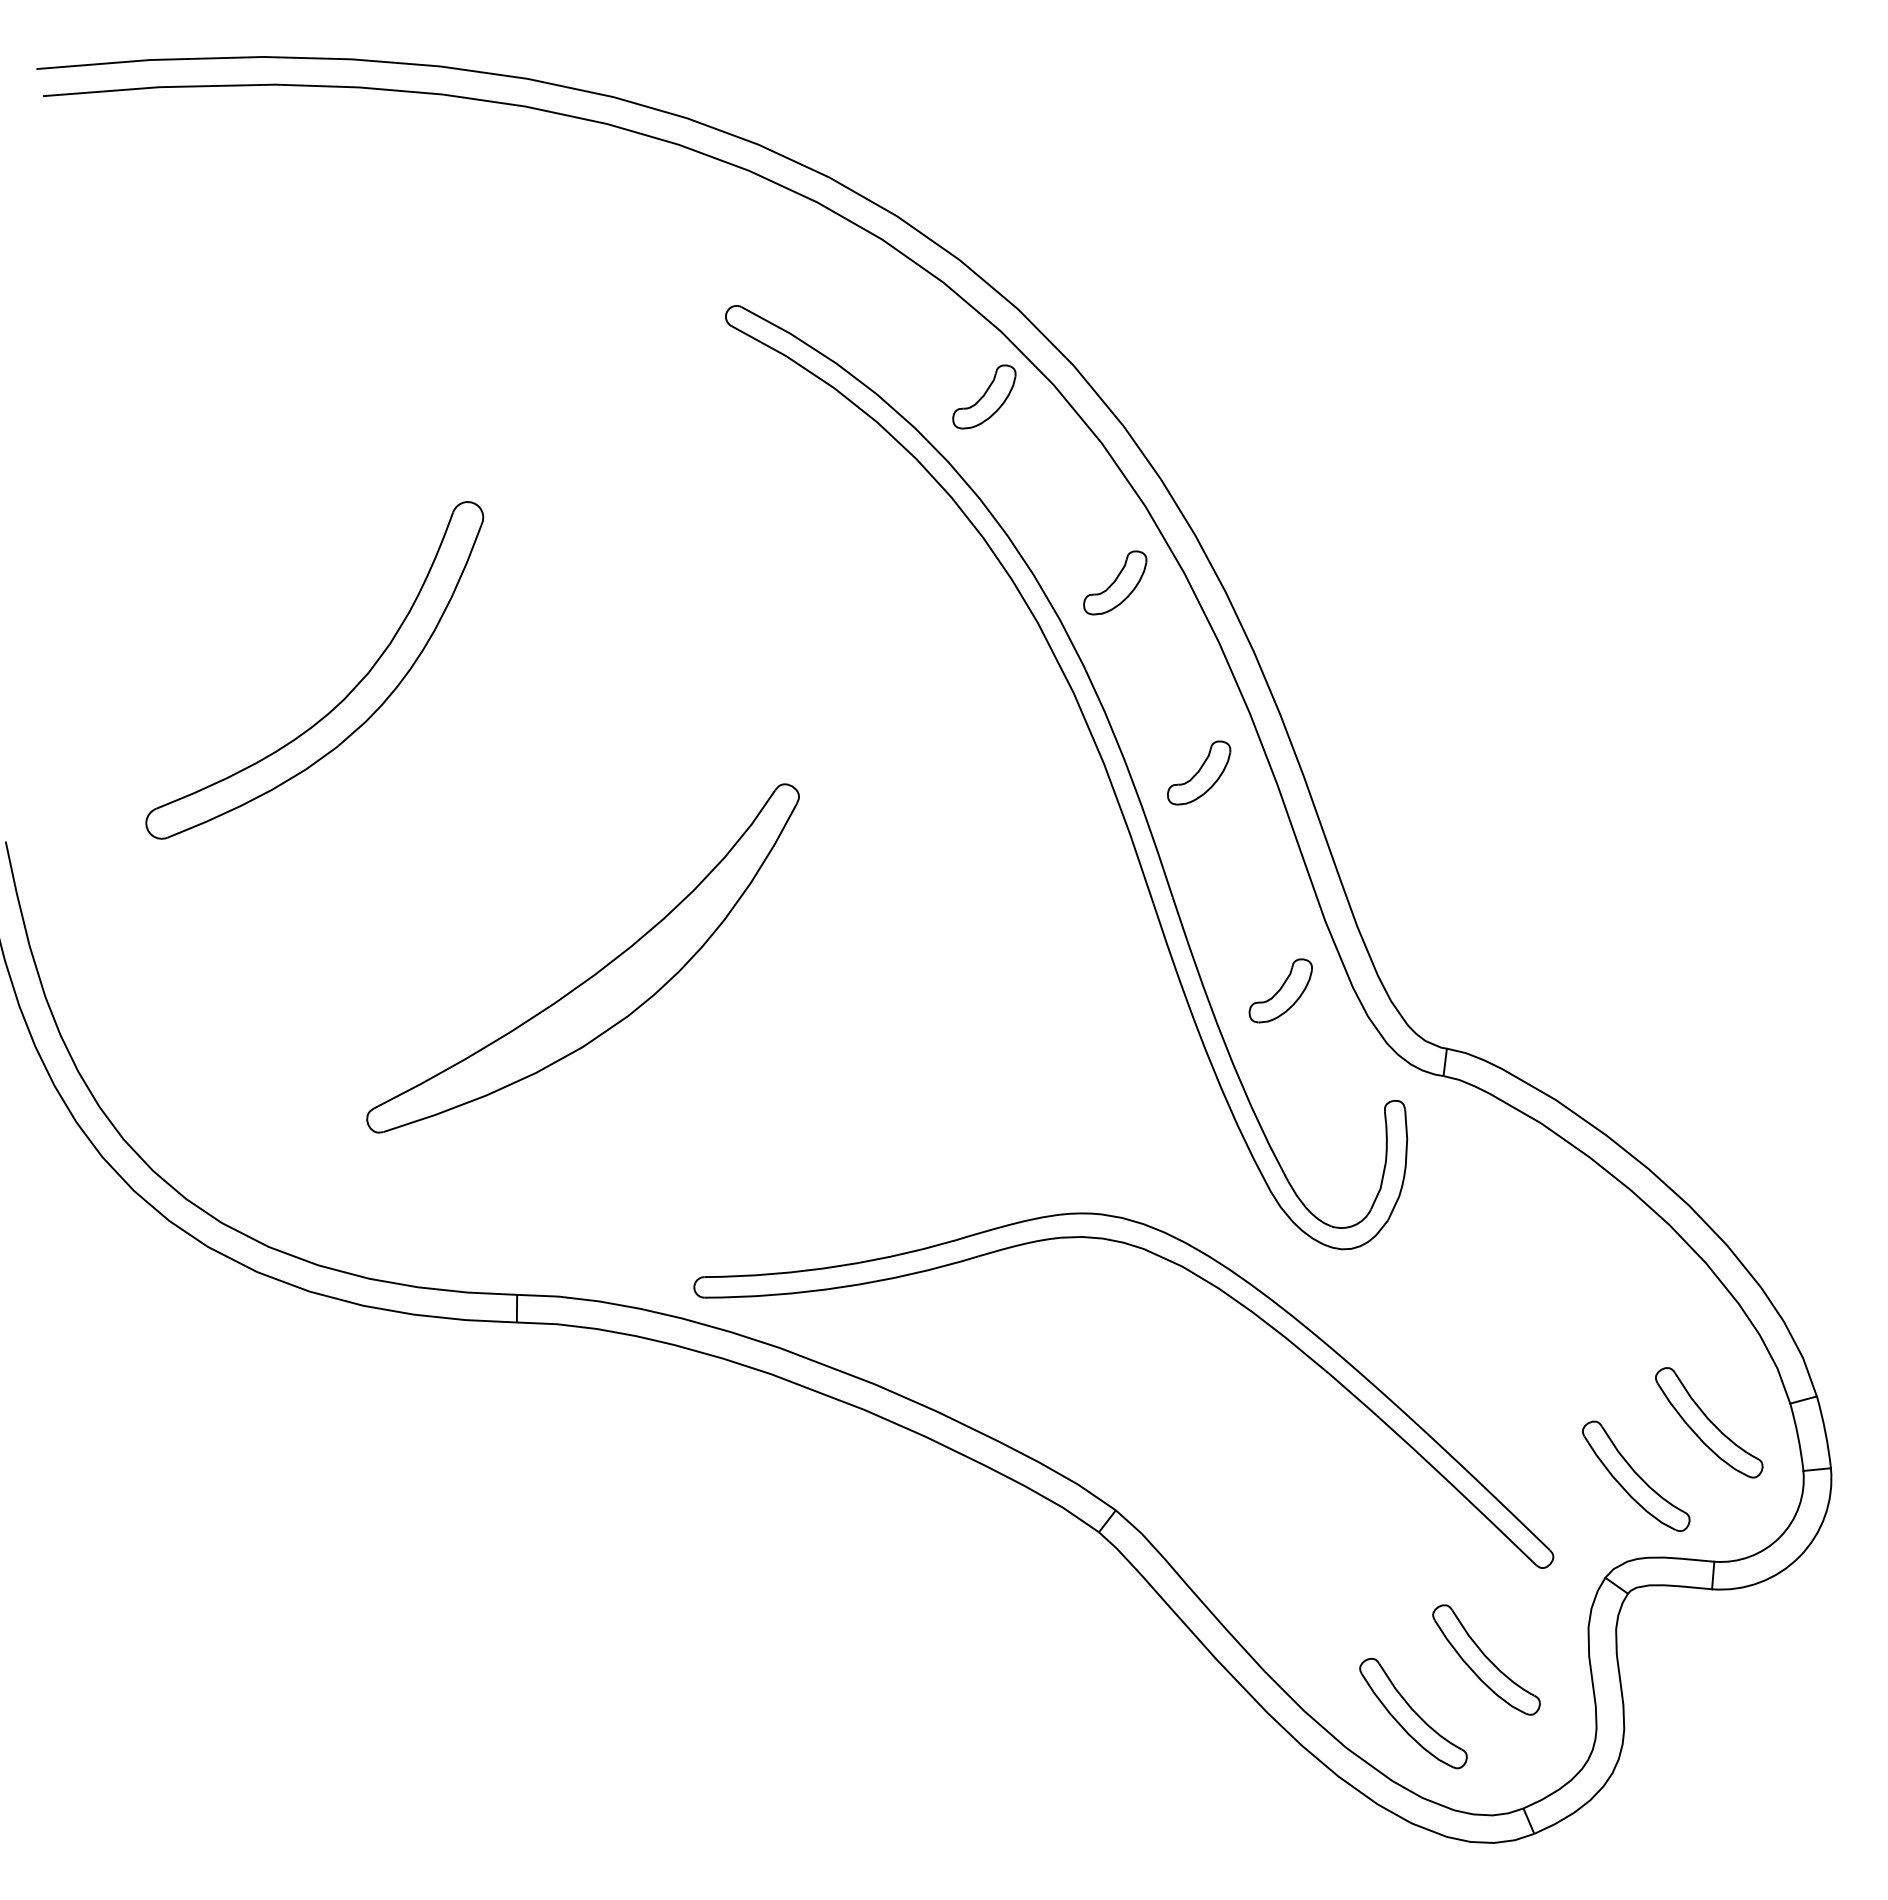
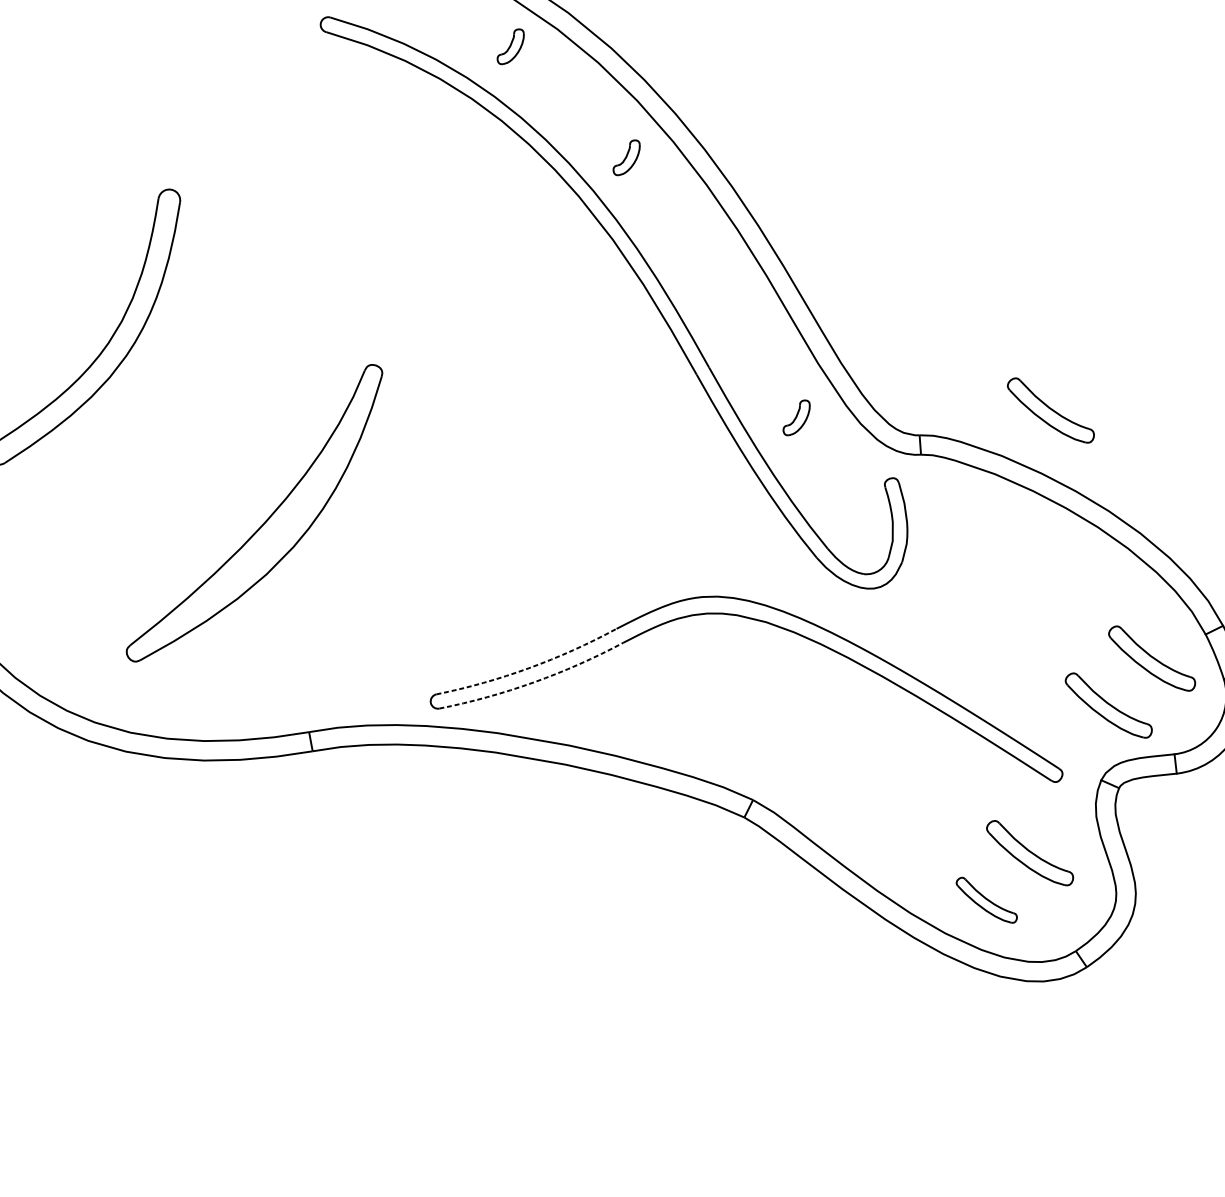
part: (984, 396) -> (510, 46), size x0.7
part: (1115, 582) -> (626, 157), size x0.7
part: (1199, 772) -> (710, 277), removed
part: (594, 973) -> (264, 521), moved
part: (1280, 990) -> (796, 417), size x0.7
part: (1636, 1049) -> (1051, 410), added
arc: (840, 1265) -> (529, 667), solid -> dashed
arc: (843, 1287) -> (534, 682), solid -> dashed
part: (1413, 1713) -> (986, 900), size x0.7

